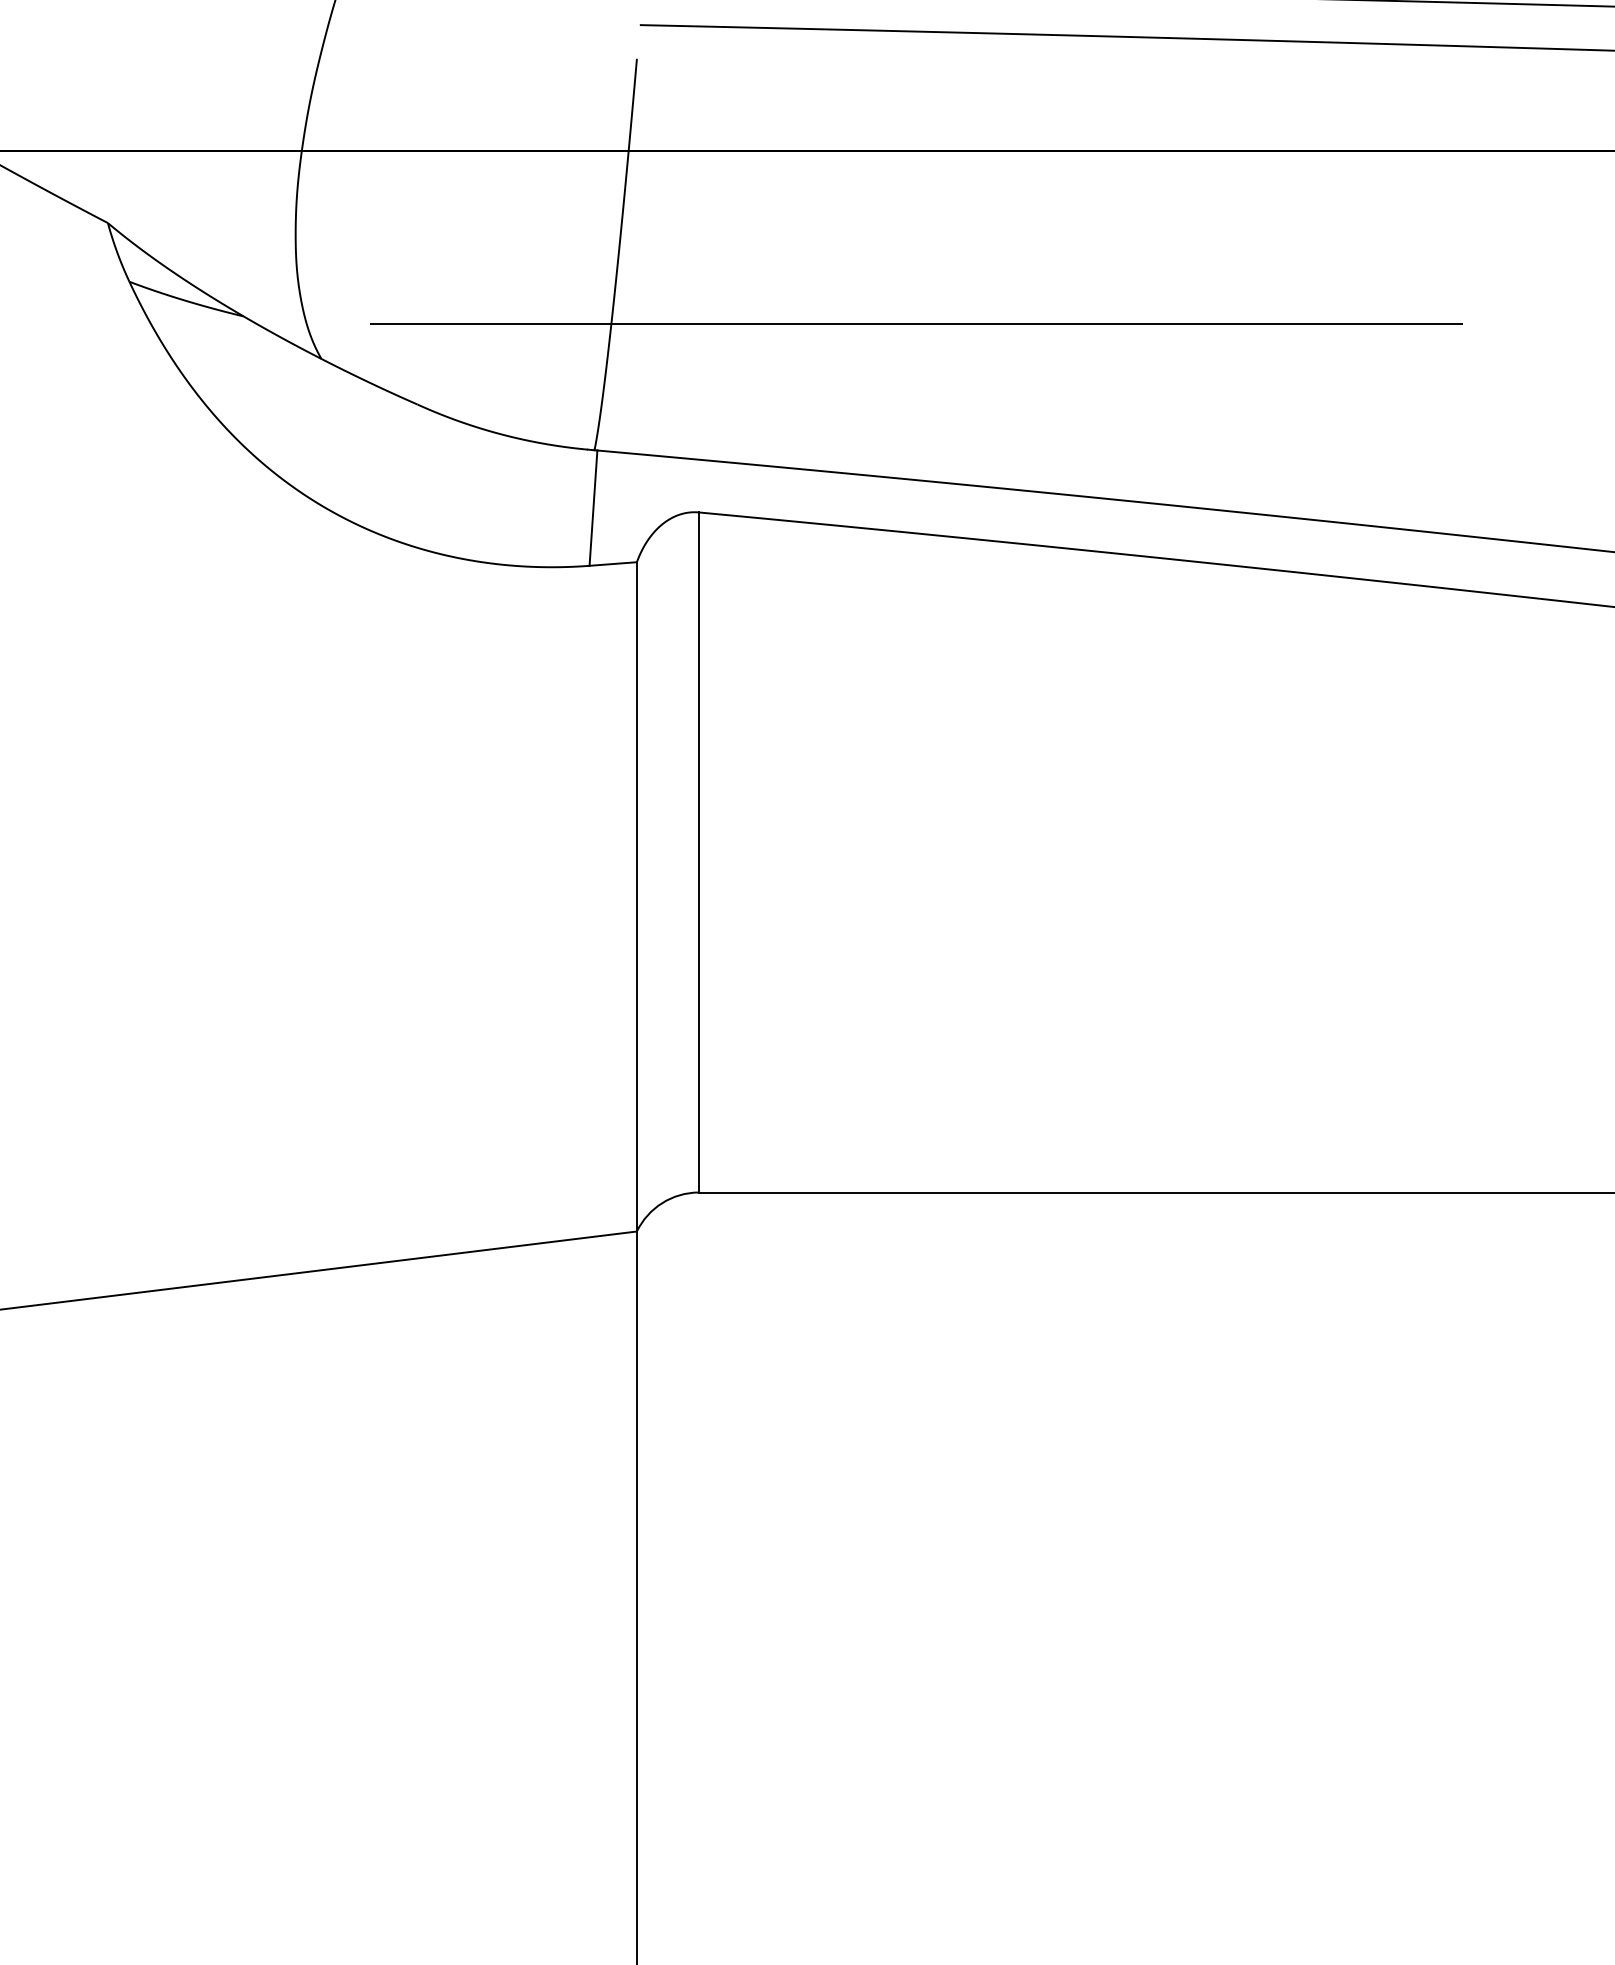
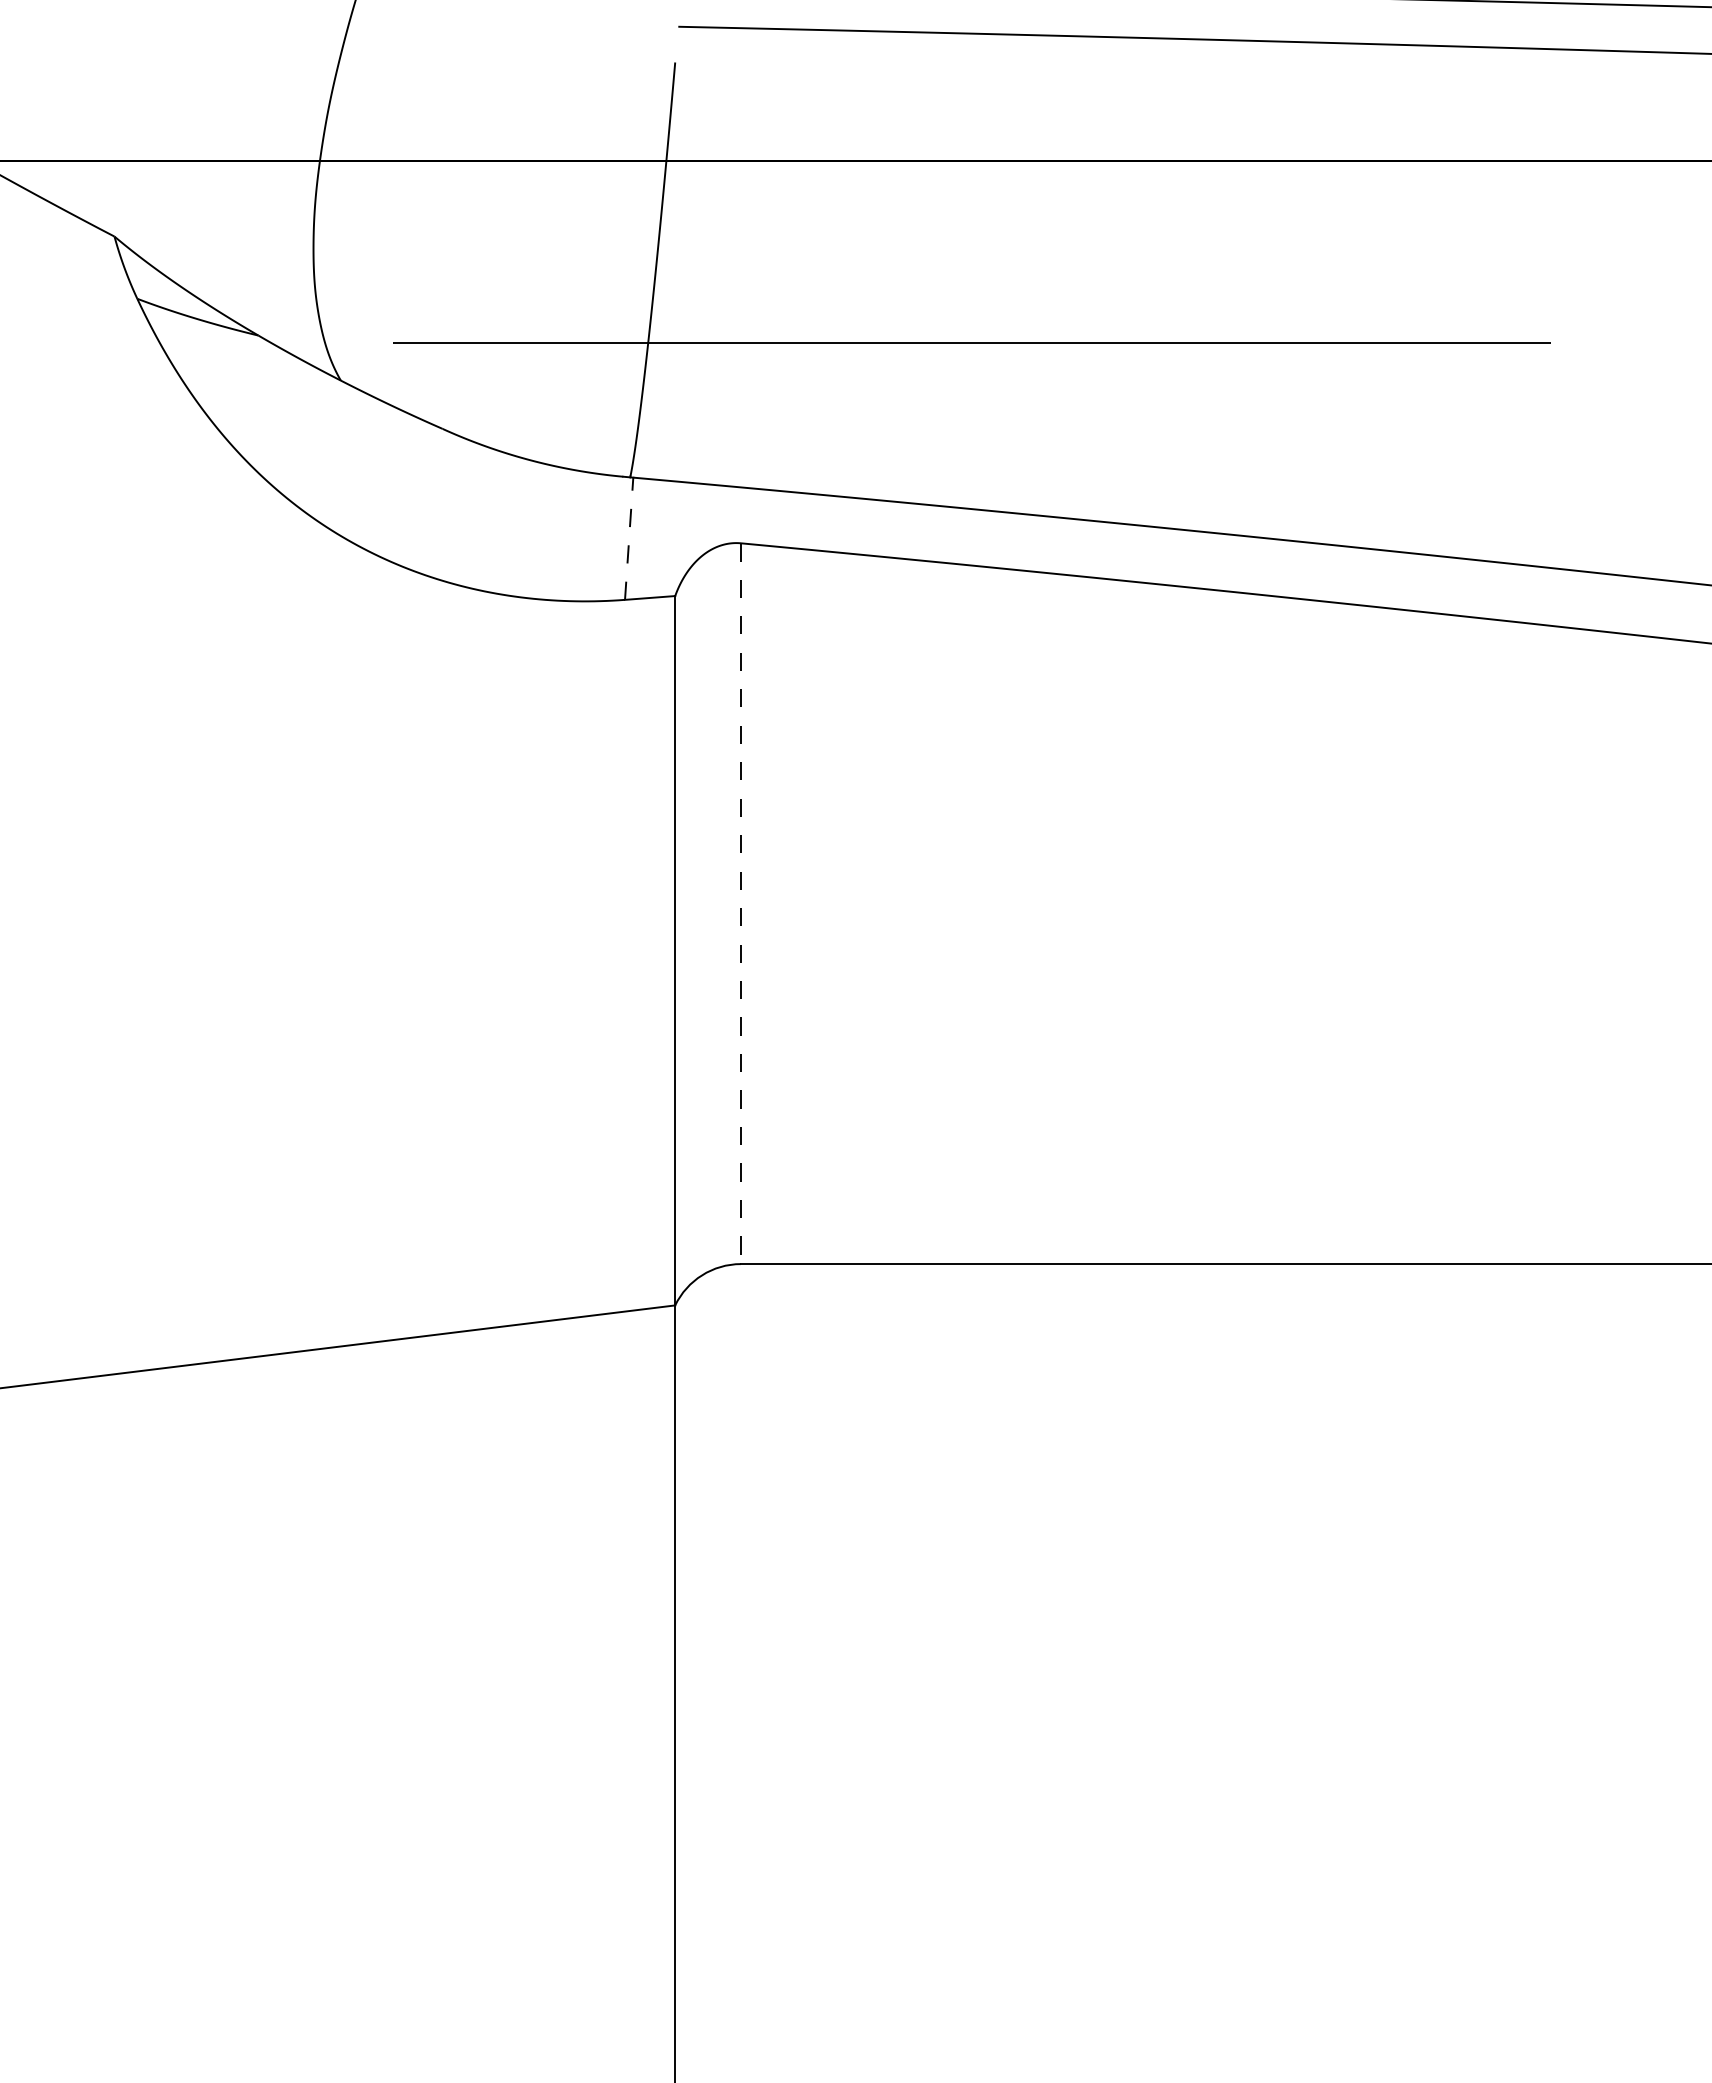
line: (593, 507) -> (629, 538), solid -> dashed
line: (698, 853) -> (740, 904), solid -> dashed

